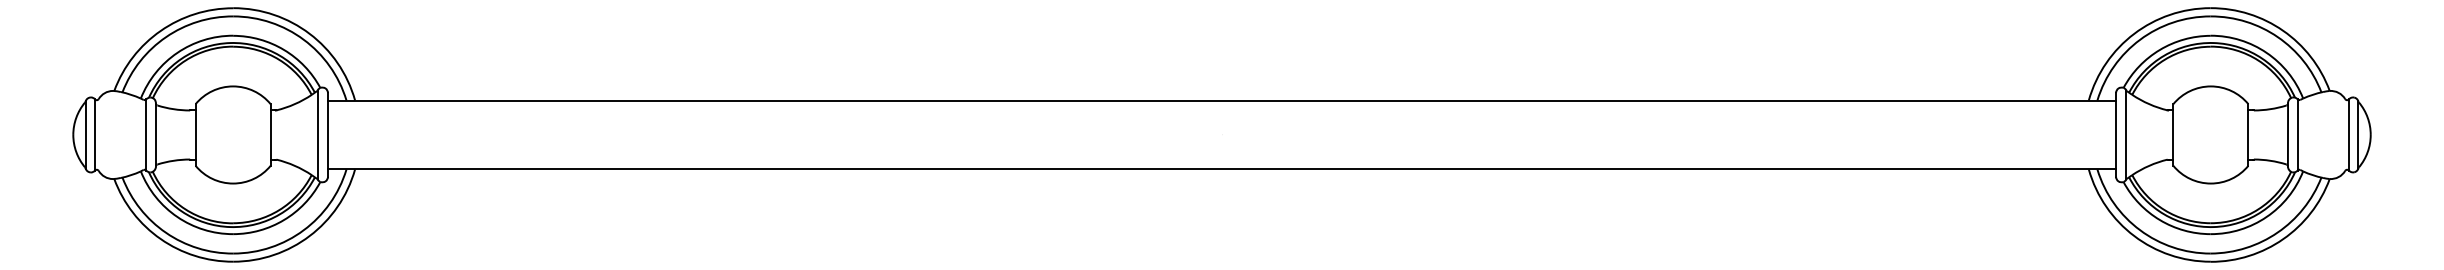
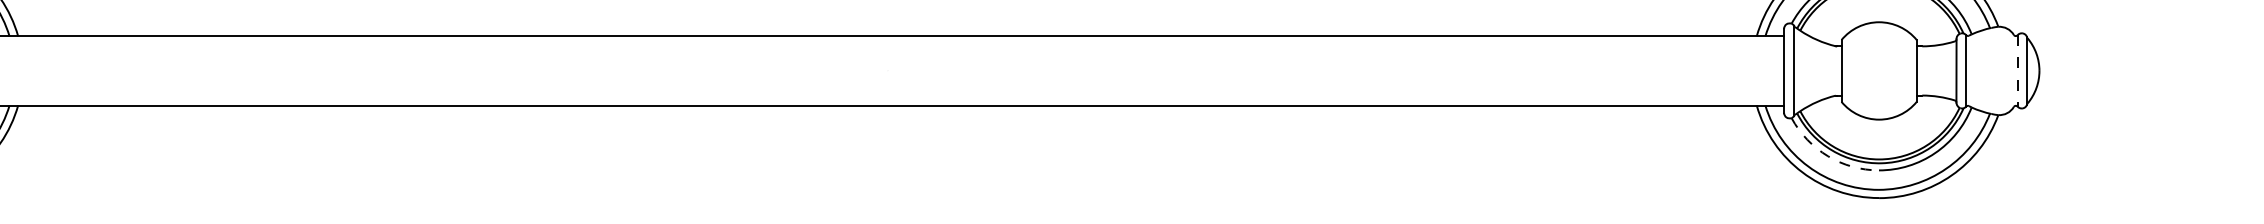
line: (2348, 135) -> (2017, 71), solid -> dashed
arc: (2159, 220) -> (1827, 156), solid -> dashed

